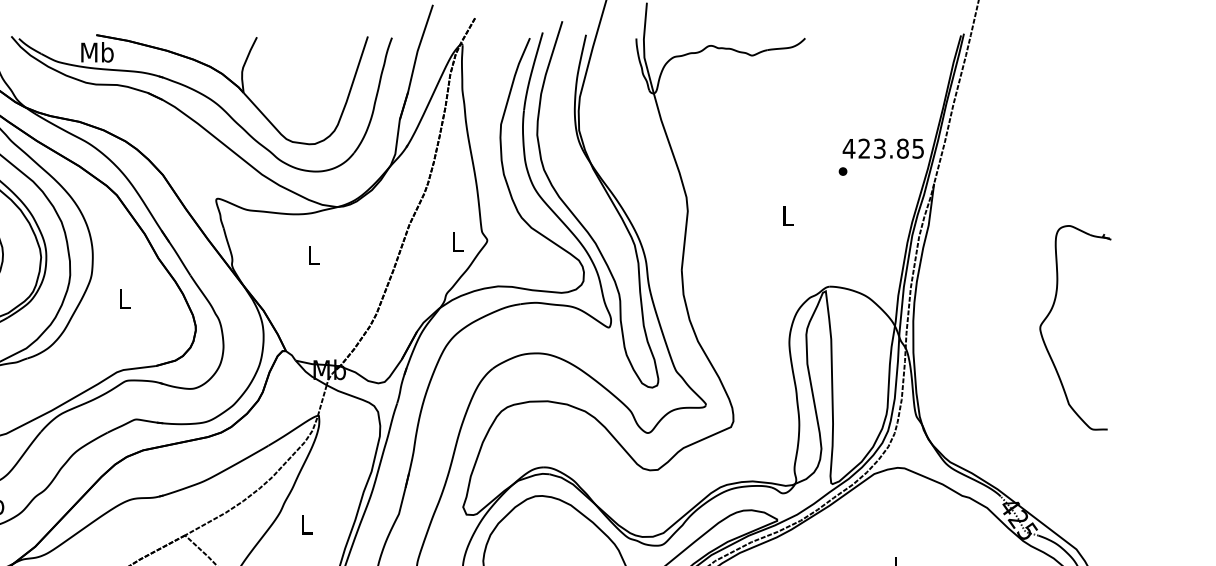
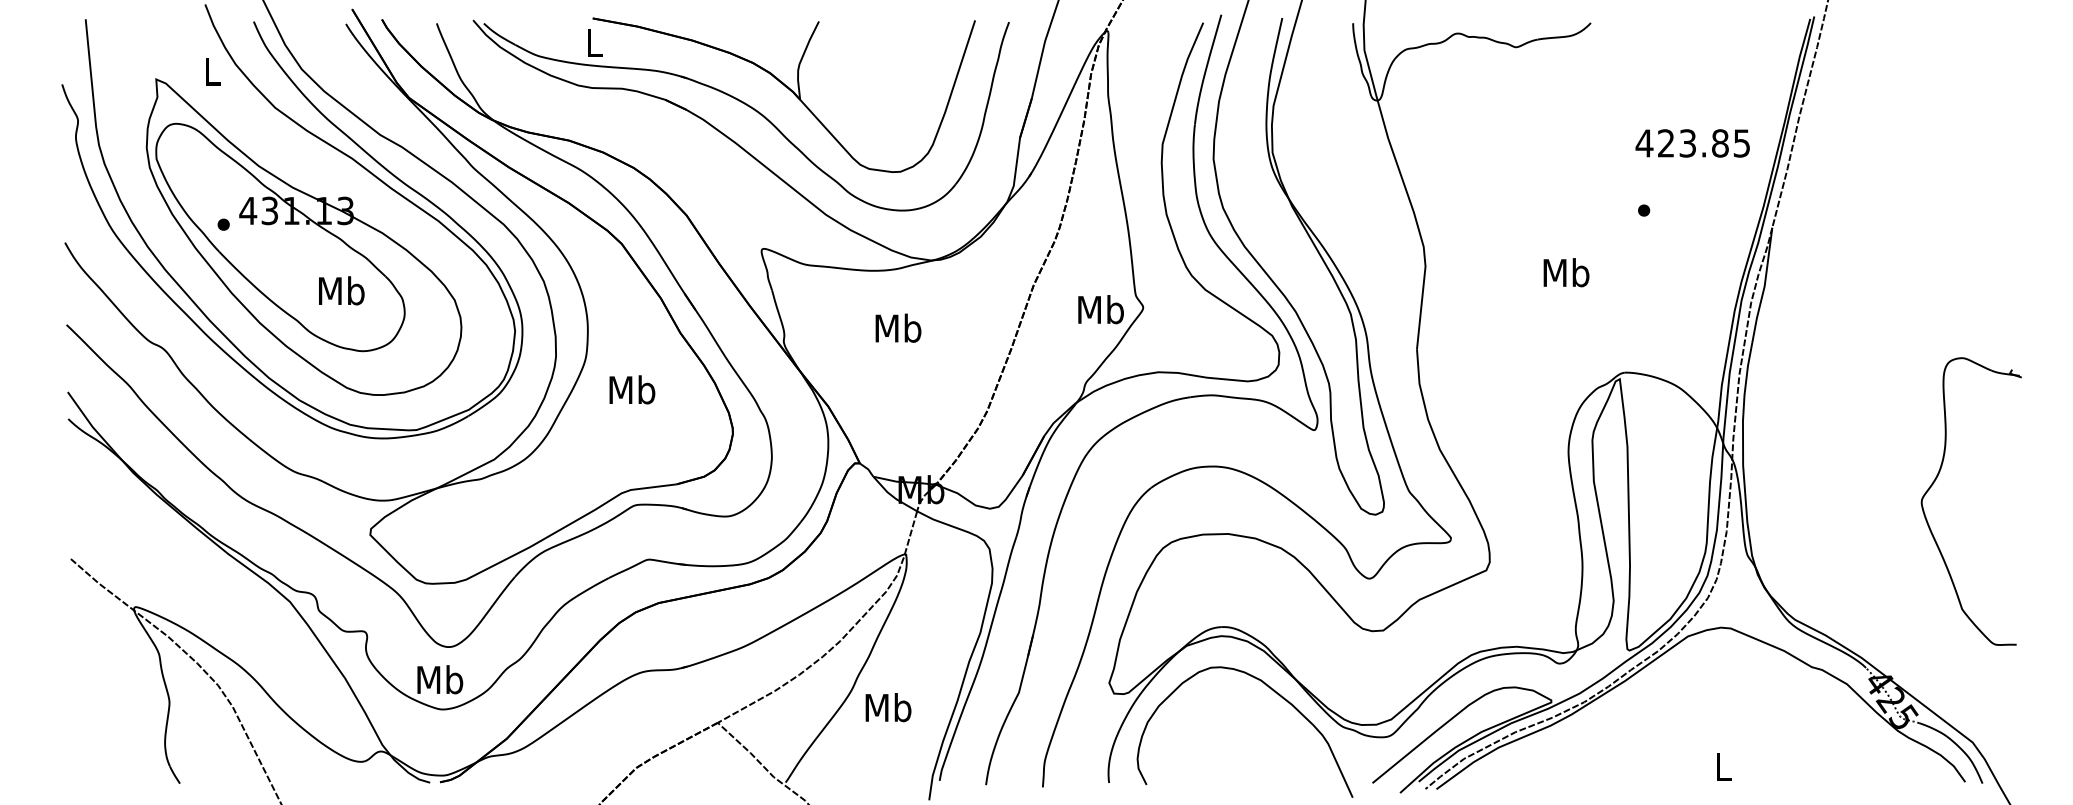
text: (97, 52) -> (594, 42), Mb -> L
text: (883, 148) -> (1692, 143), moved
text: (787, 215) -> (1566, 272), L -> Mb
text: (456, 241) -> (1100, 309), L -> Mb
text: (313, 254) -> (898, 327), L -> Mb
text: (124, 298) -> (632, 389), L -> Mb
part: (1050, 313) -> (1935, 481), moved
text: (306, 524) -> (888, 707), L -> Mb

